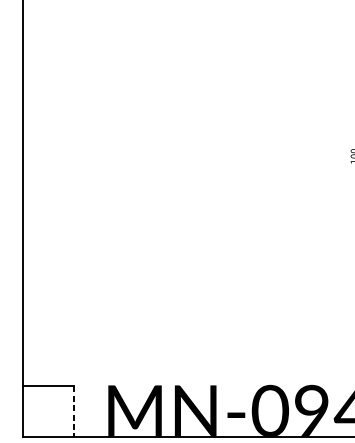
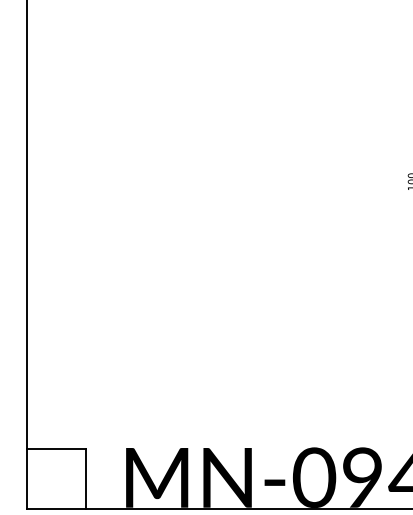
line: (74, 411) -> (86, 478), dashed -> solid

